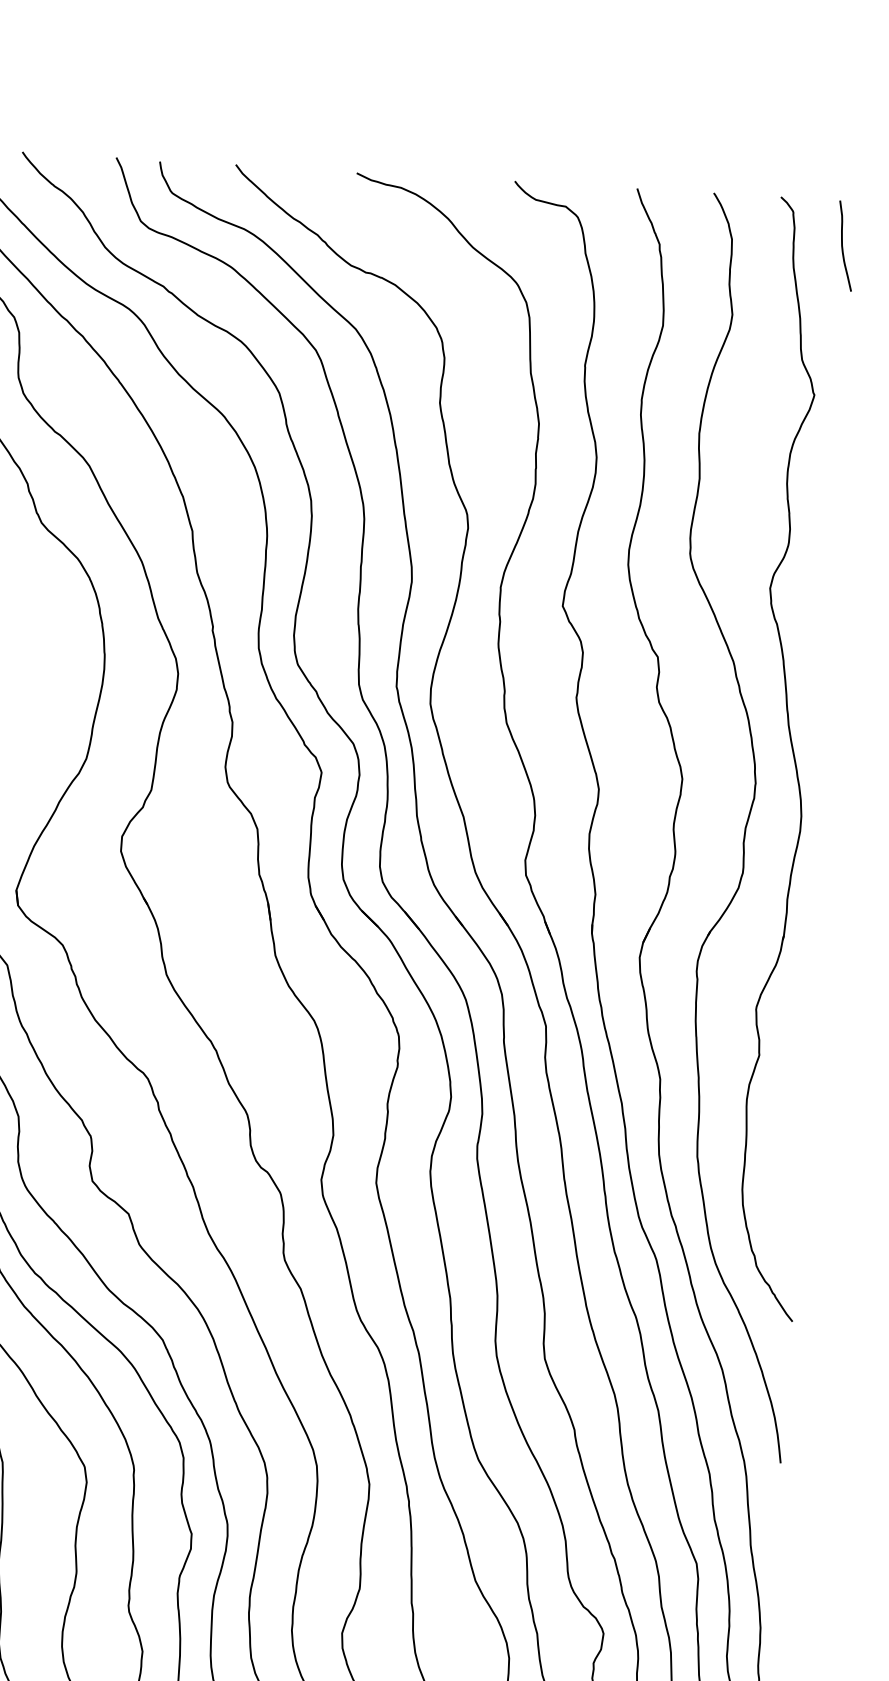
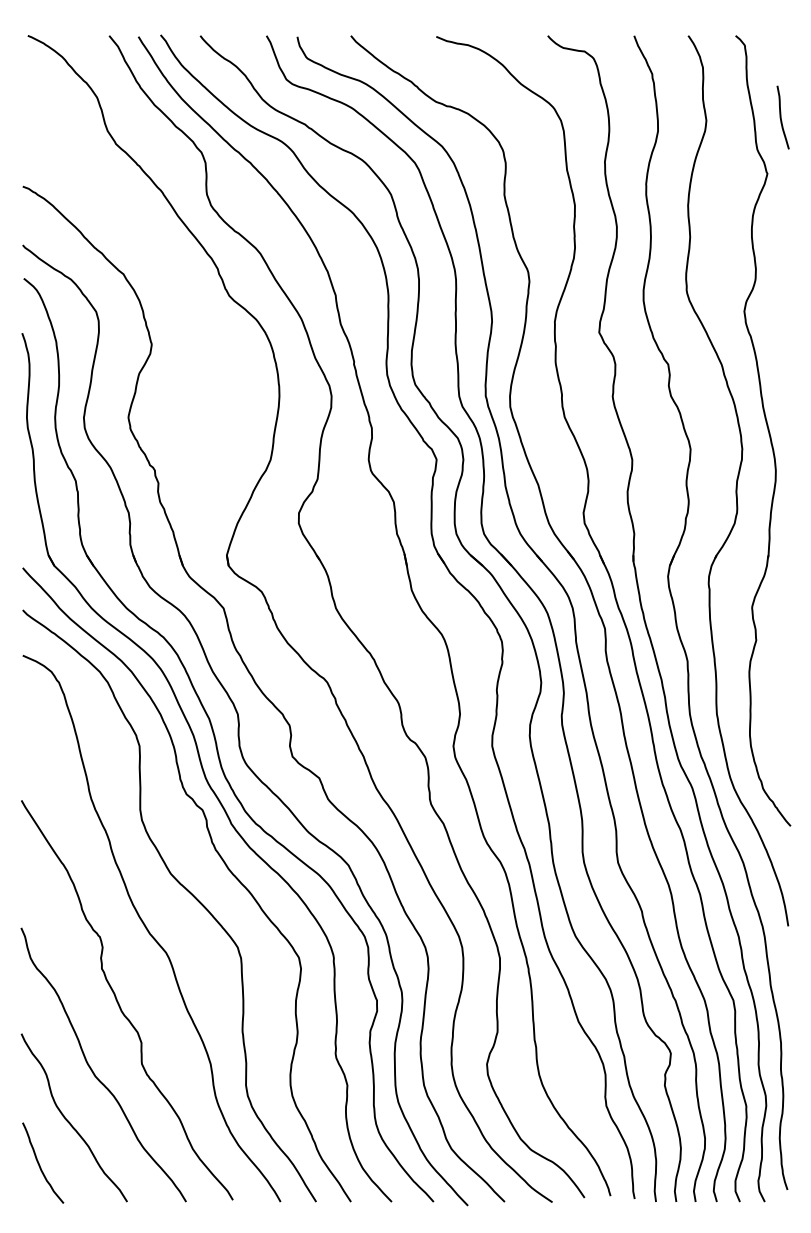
curve: (843, 245) -> (781, 117), moved

